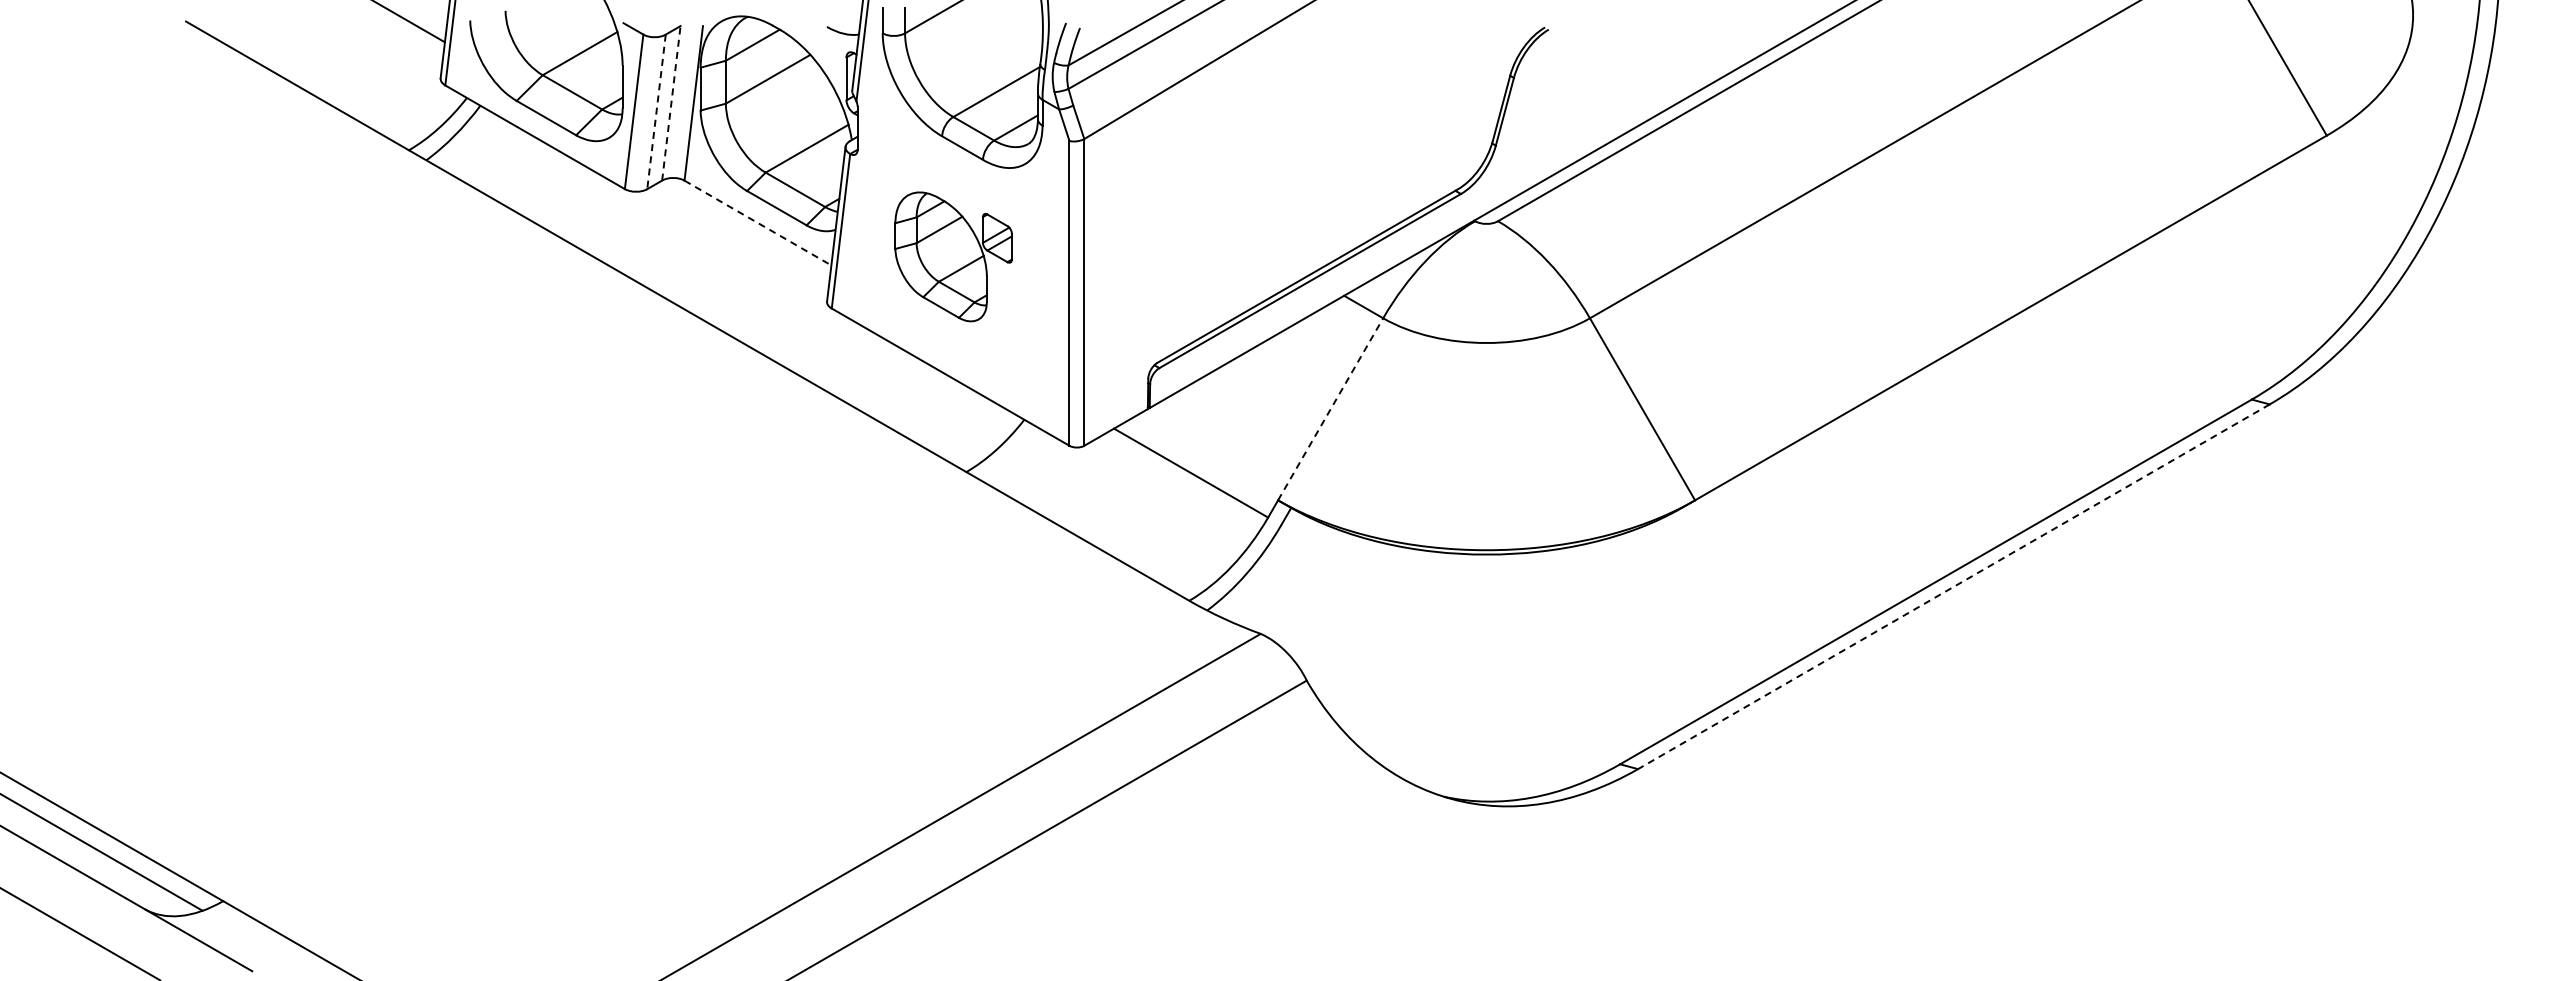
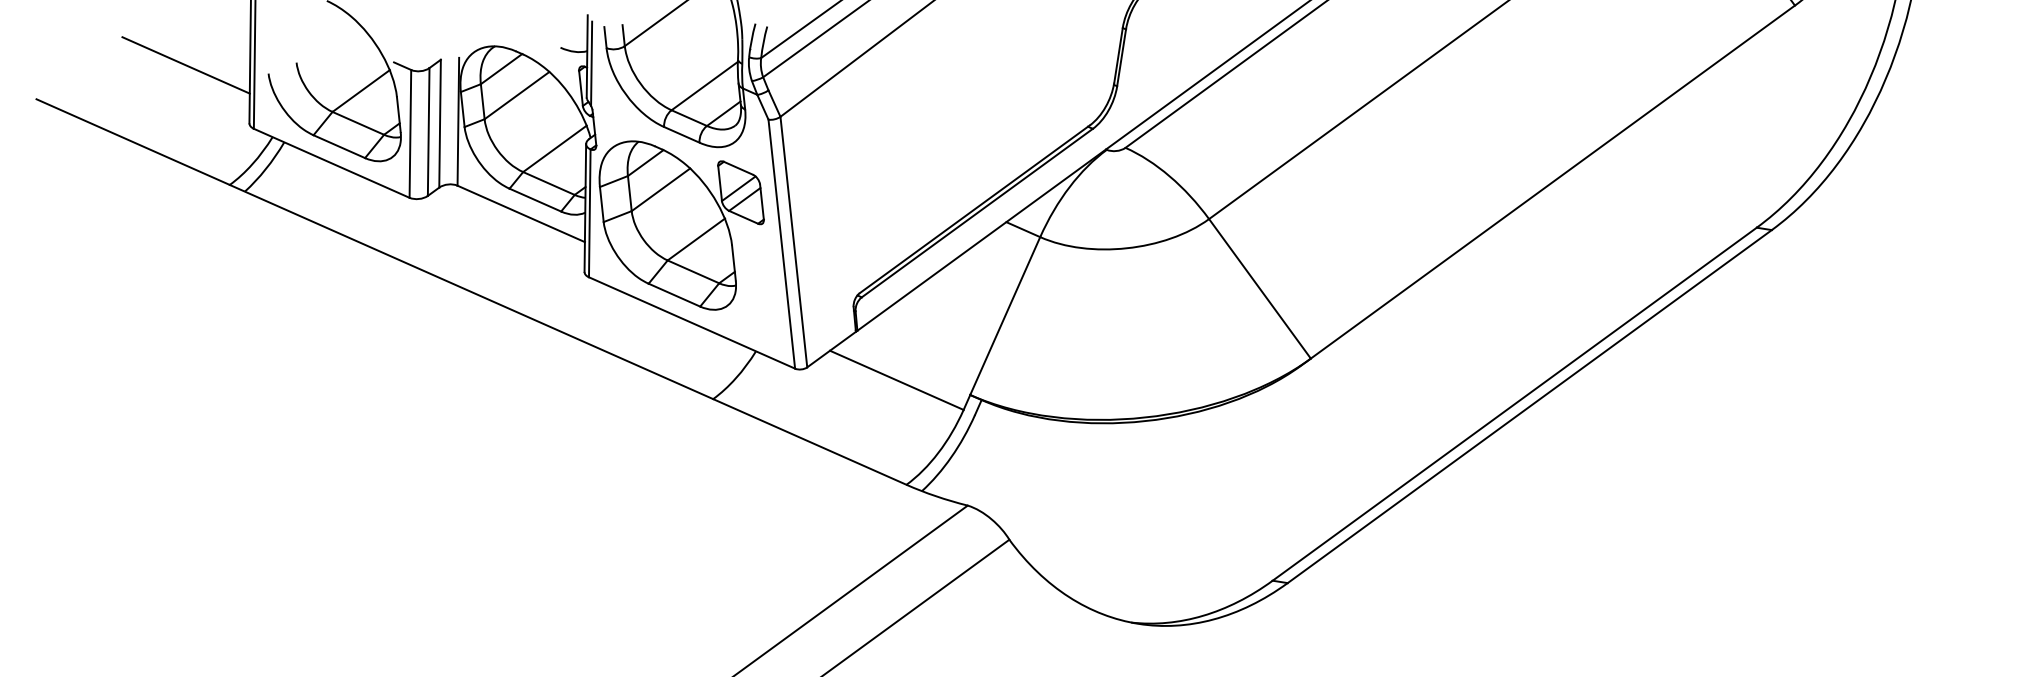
line: (671, 103) -> (440, 123), dashed -> solid
line: (656, 111) -> (428, 131), dashed -> solid
line: (757, 223) -> (520, 214), dashed -> solid
part: (953, 256) -> (683, 224), size x1.67
line: (1330, 408) -> (1005, 315), dashed -> solid
line: (1953, 586) -> (1529, 406), dashed -> solid

